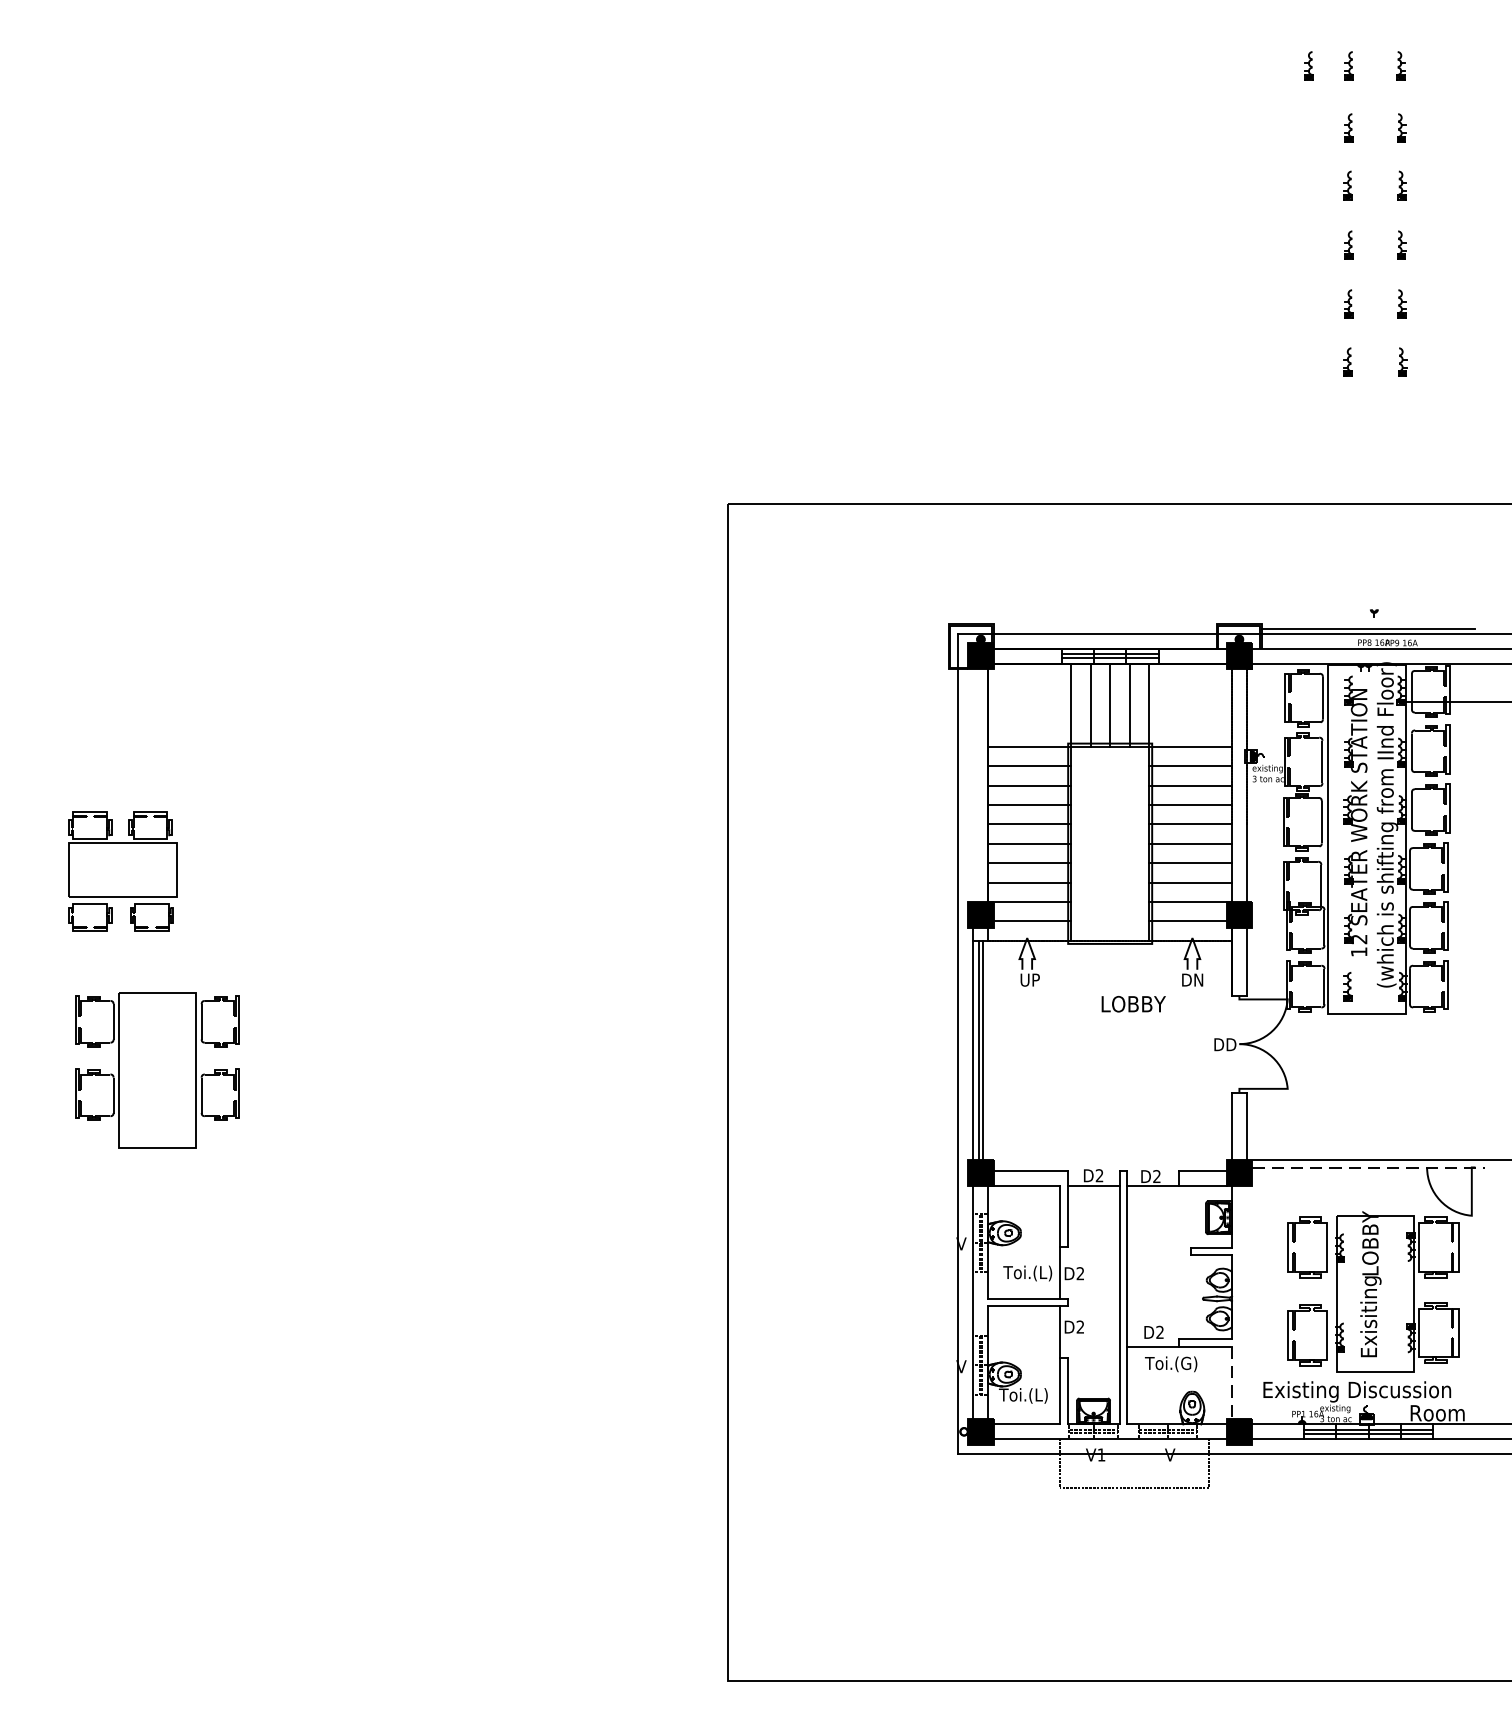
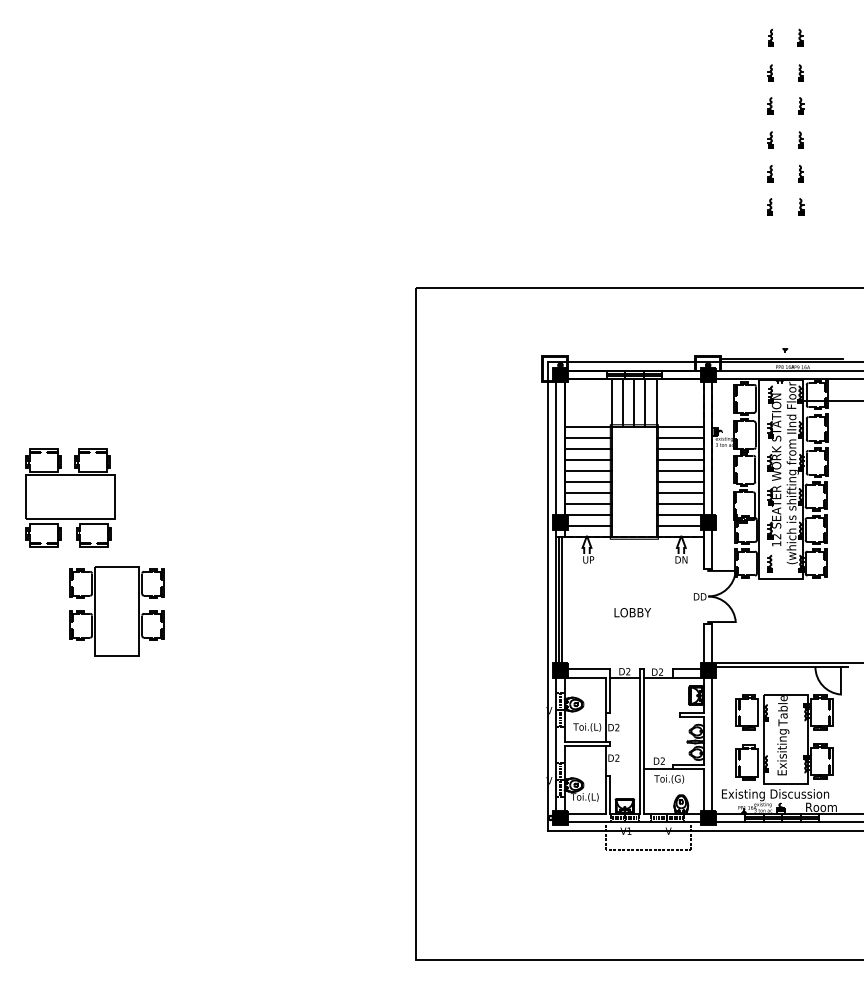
part: (1308, 65) -> (747, 37), removed
line: (973, 785) -> (556, 448), added
part: (123, 870) -> (70, 497), size x1.43
text: (1133, 1003) -> (632, 612), moved
part: (156, 1070) -> (116, 611), moved
line: (1369, 1168) -> (782, 667), dashed -> solid
text: (1369, 1243) -> (782, 710), LOBBY -> Table
line: (1246, 1301) -> (712, 743), added
line: (1231, 1383) -> (703, 790), dashed -> solid

